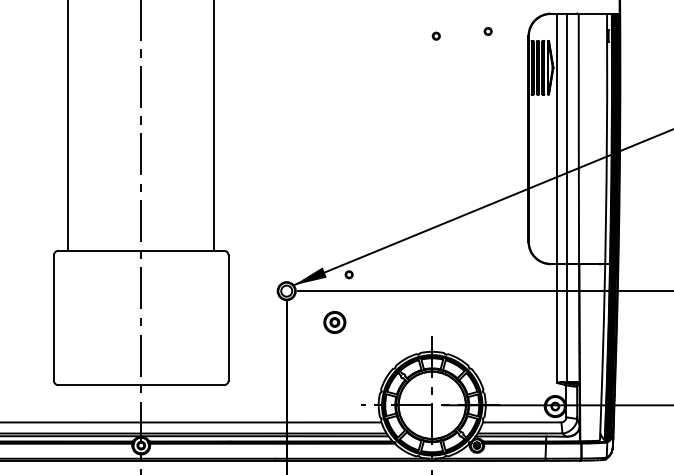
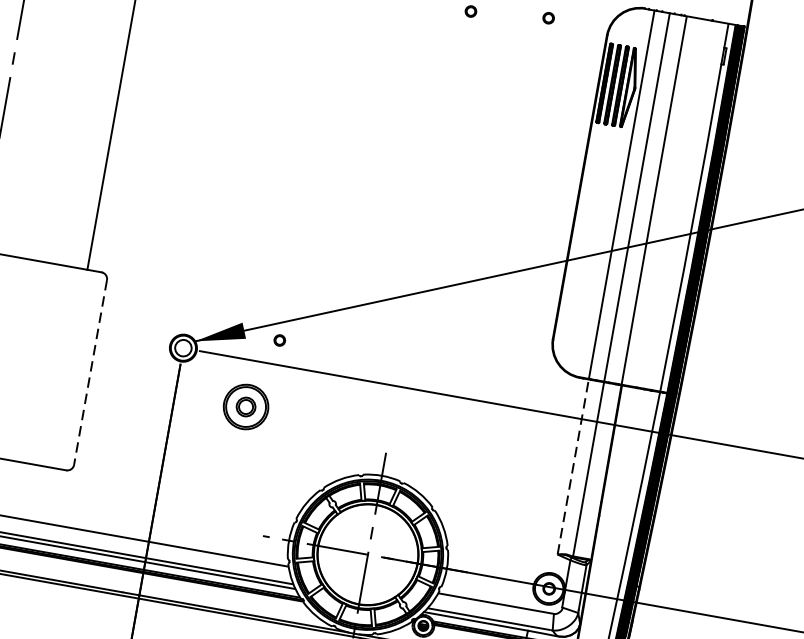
line: (228, 318) -> (90, 373), solid -> dashed
part: (334, 322) -> (245, 406), size x1.4
line: (556, 323) -> (572, 466), solid -> dashed

